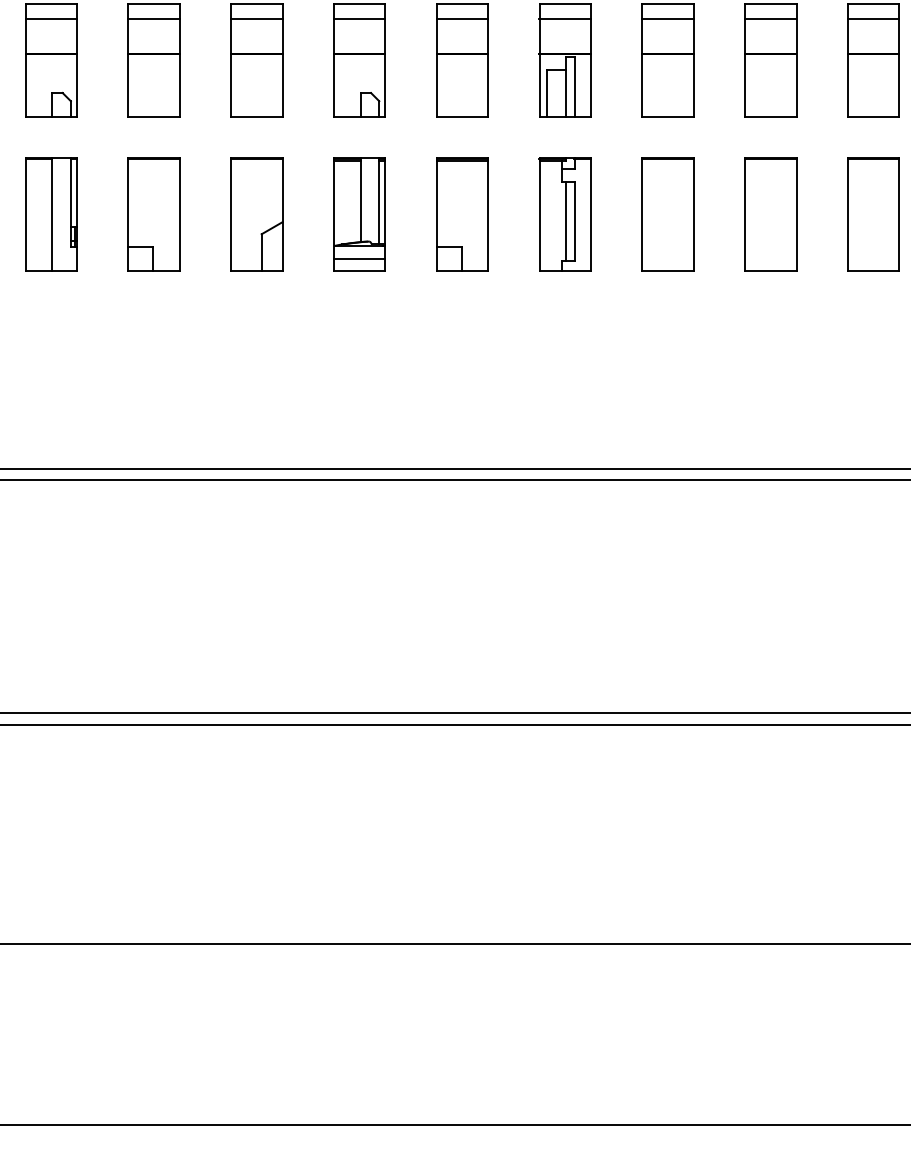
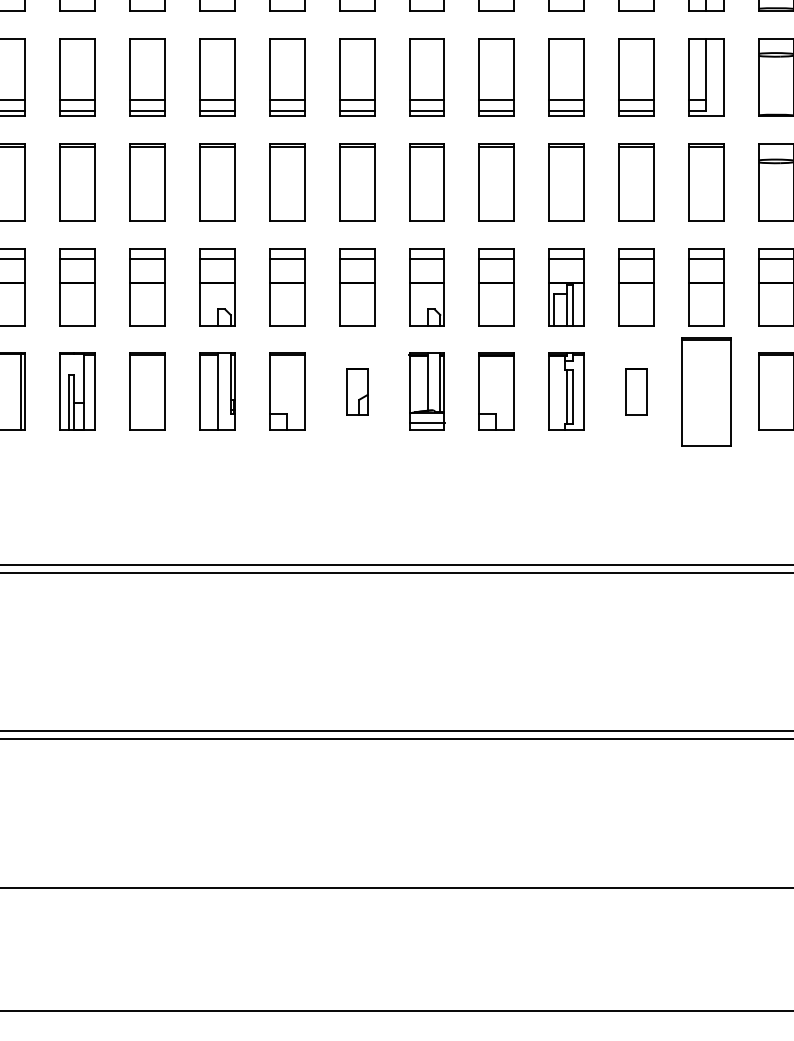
part: (257, 213) -> (357, 391), size x0.6
part: (668, 213) -> (636, 391), size x0.6
part: (771, 213) -> (706, 391), size x1.4

